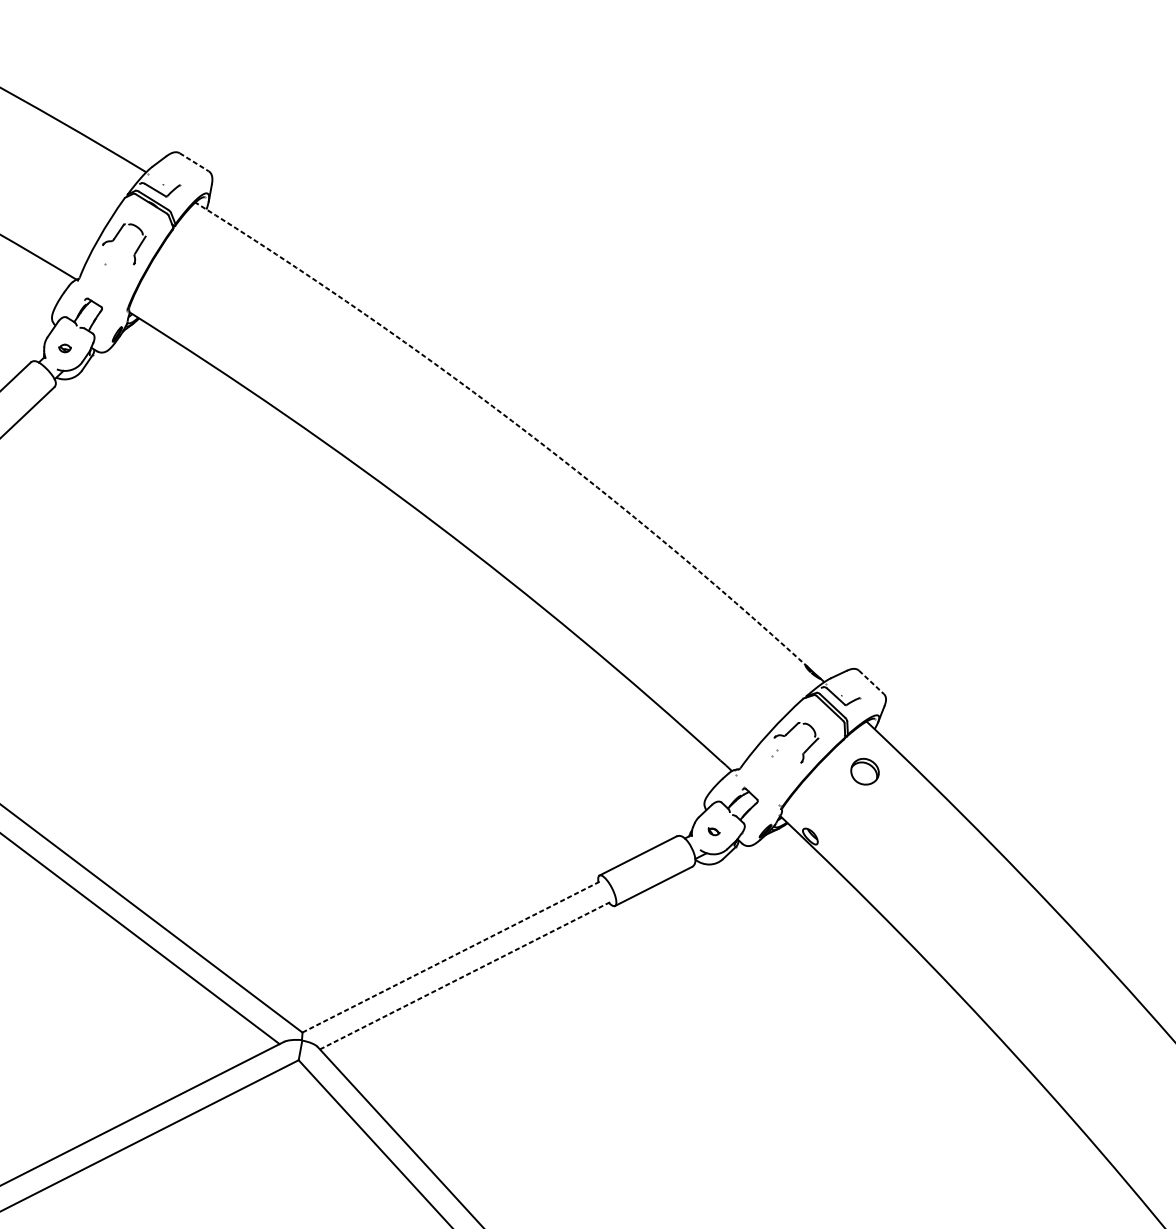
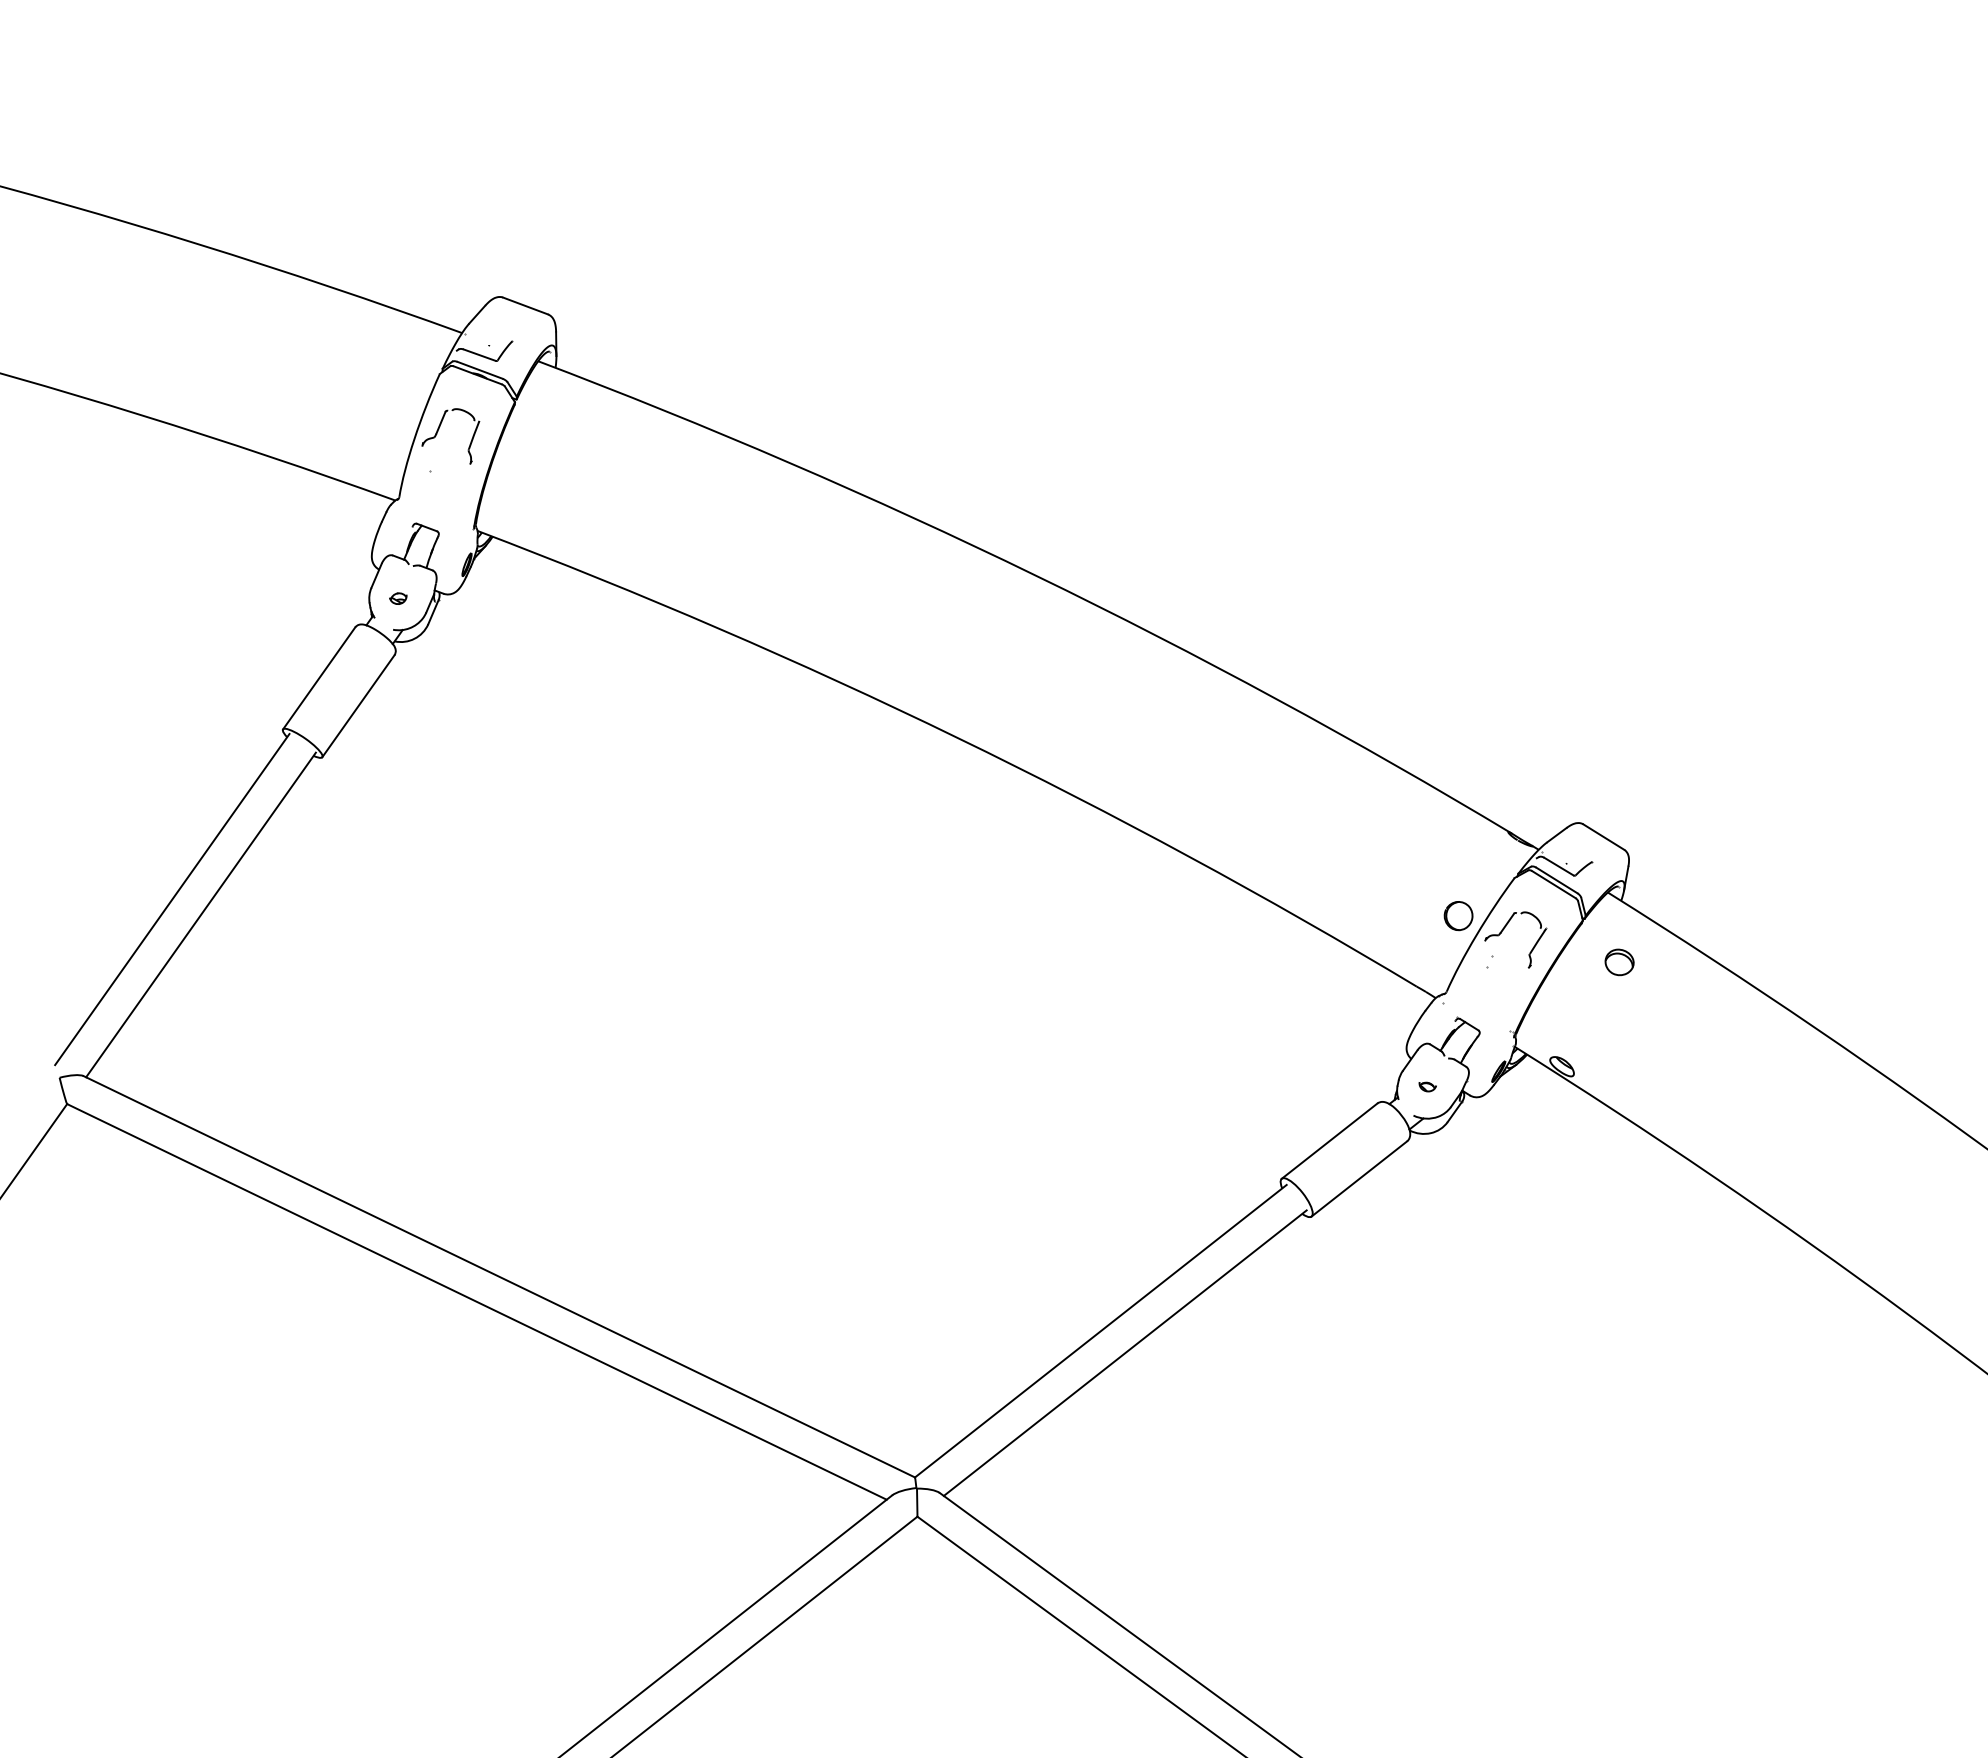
line: (194, 161) -> (525, 305), dashed -> solid
arc: (511, 420) -> (1035, 575), dashed -> solid
line: (871, 682) -> (1604, 837), dashed -> solid
part: (759, 717) -> (1458, 916), added
part: (864, 771) -> (1619, 962), size x0.71
line: (452, 956) -> (1101, 1330), dashed -> solid
line: (466, 975) -> (1125, 1353), dashed -> solid

